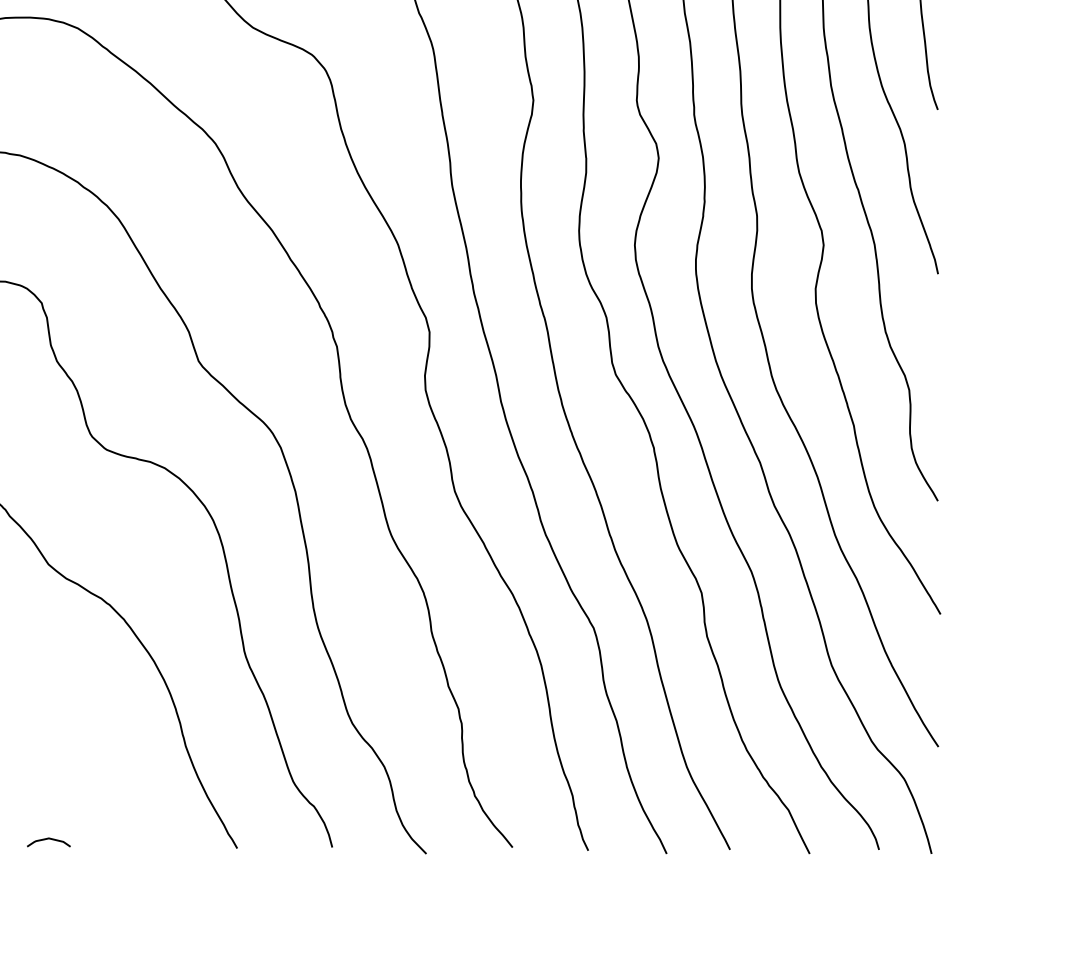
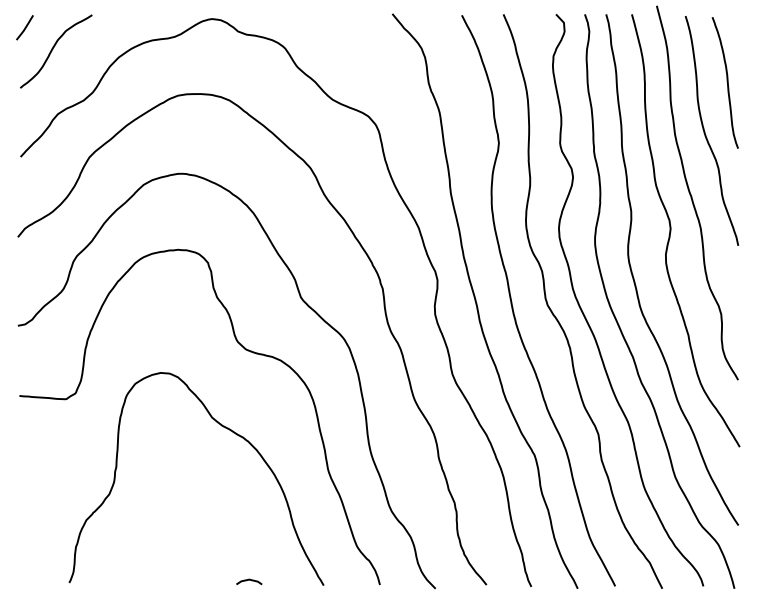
curve: (49, 839) -> (249, 580), moved

